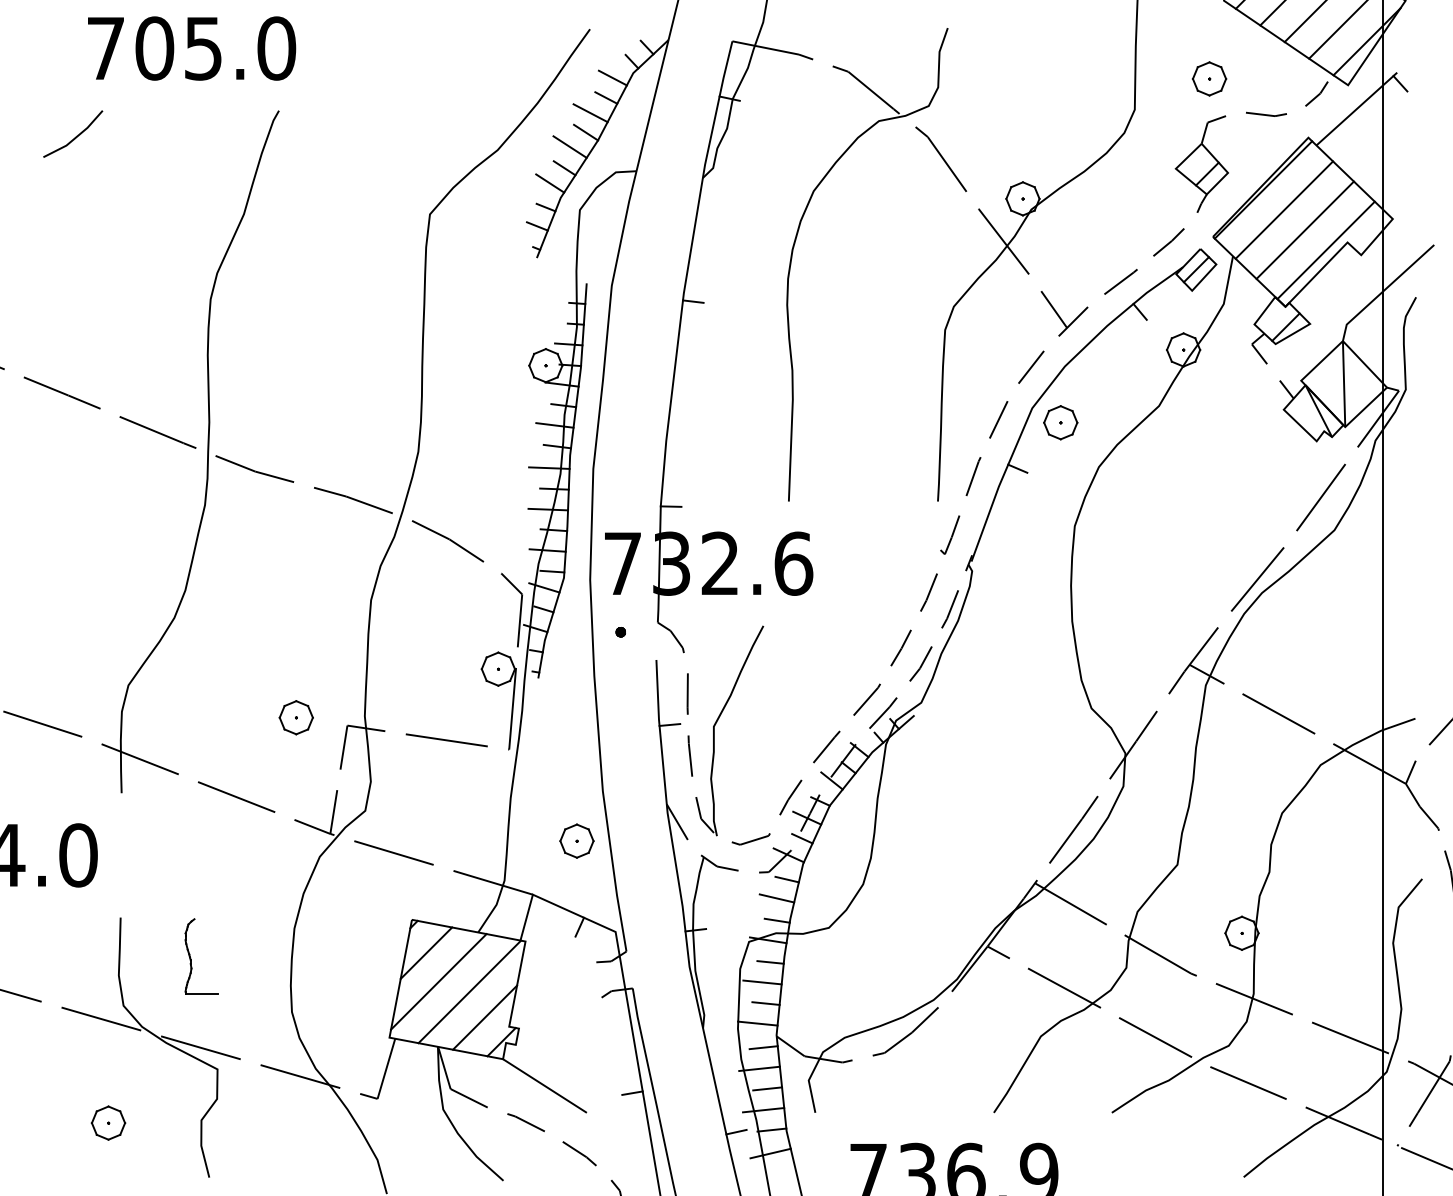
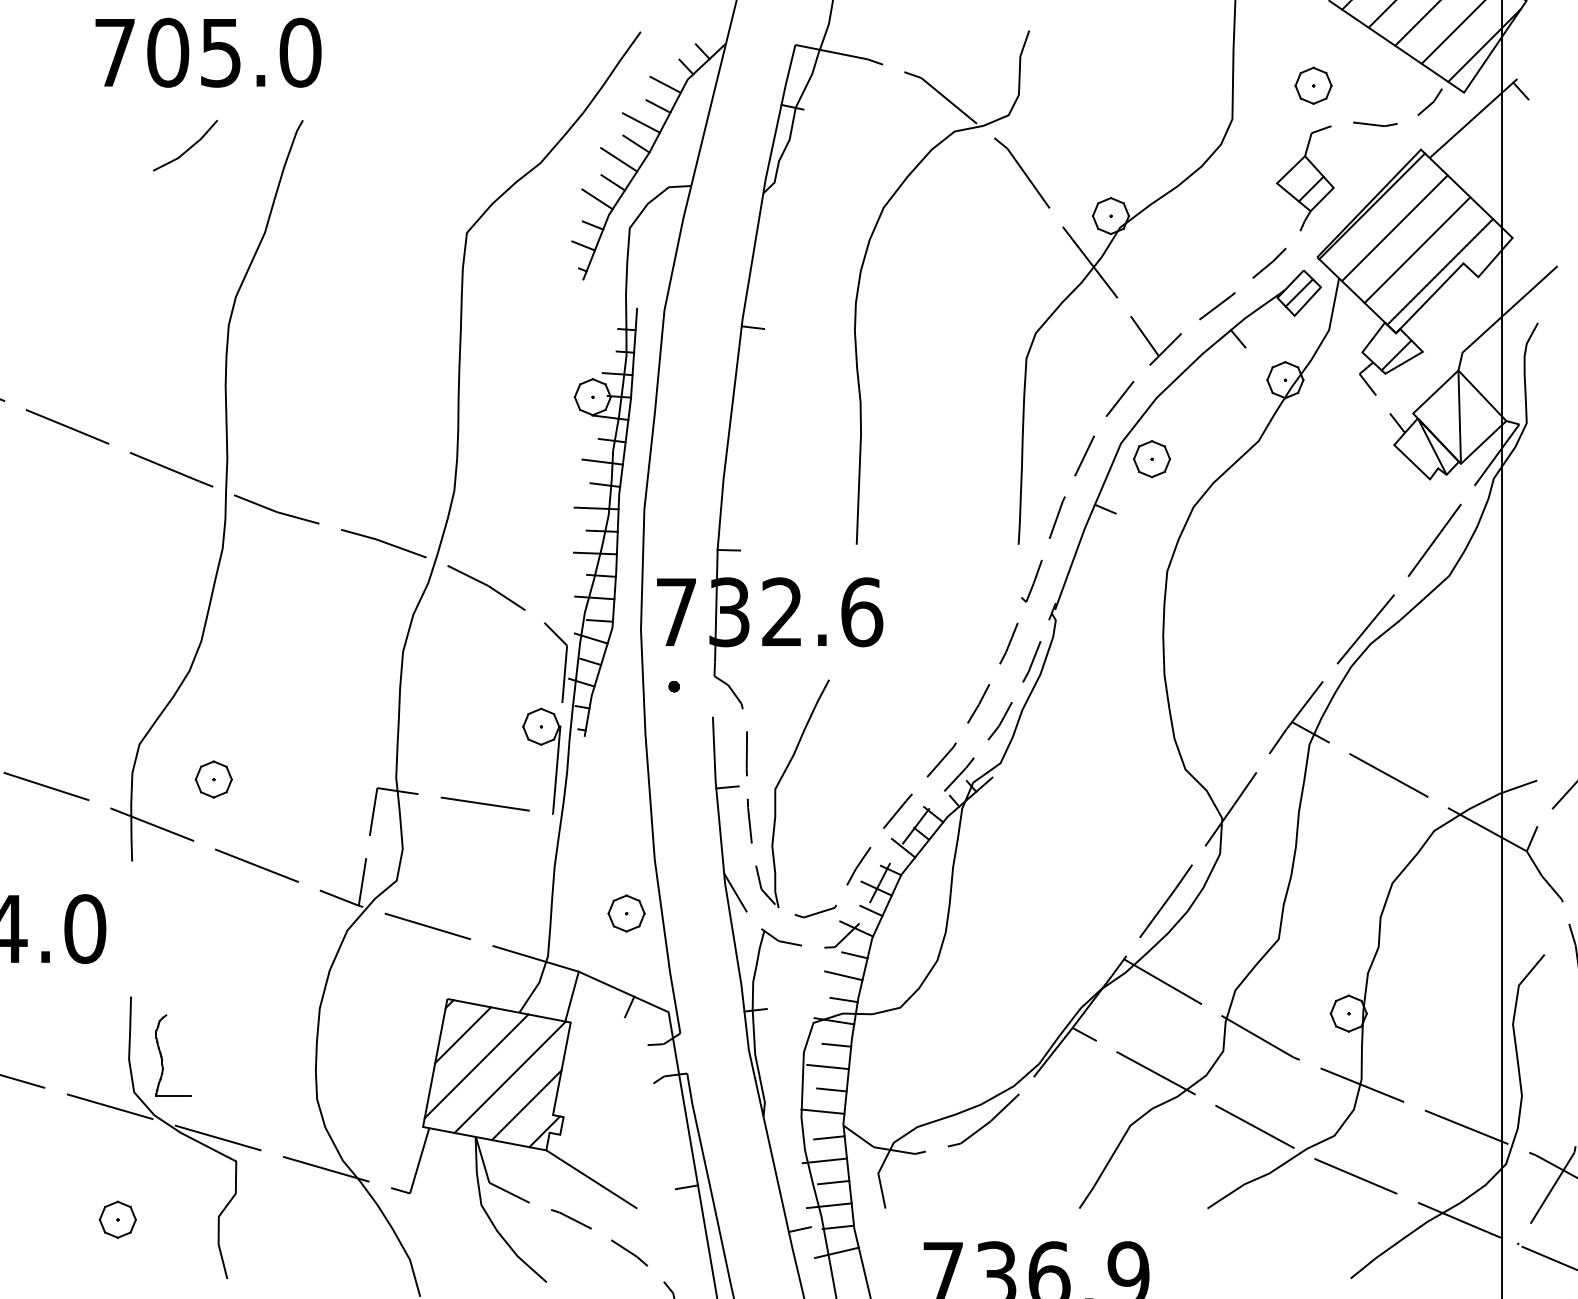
line: (74, 137) -> (186, 149), moved
part: (296, 717) -> (213, 779), moved
part: (191, 957) -> (162, 1056), moved

